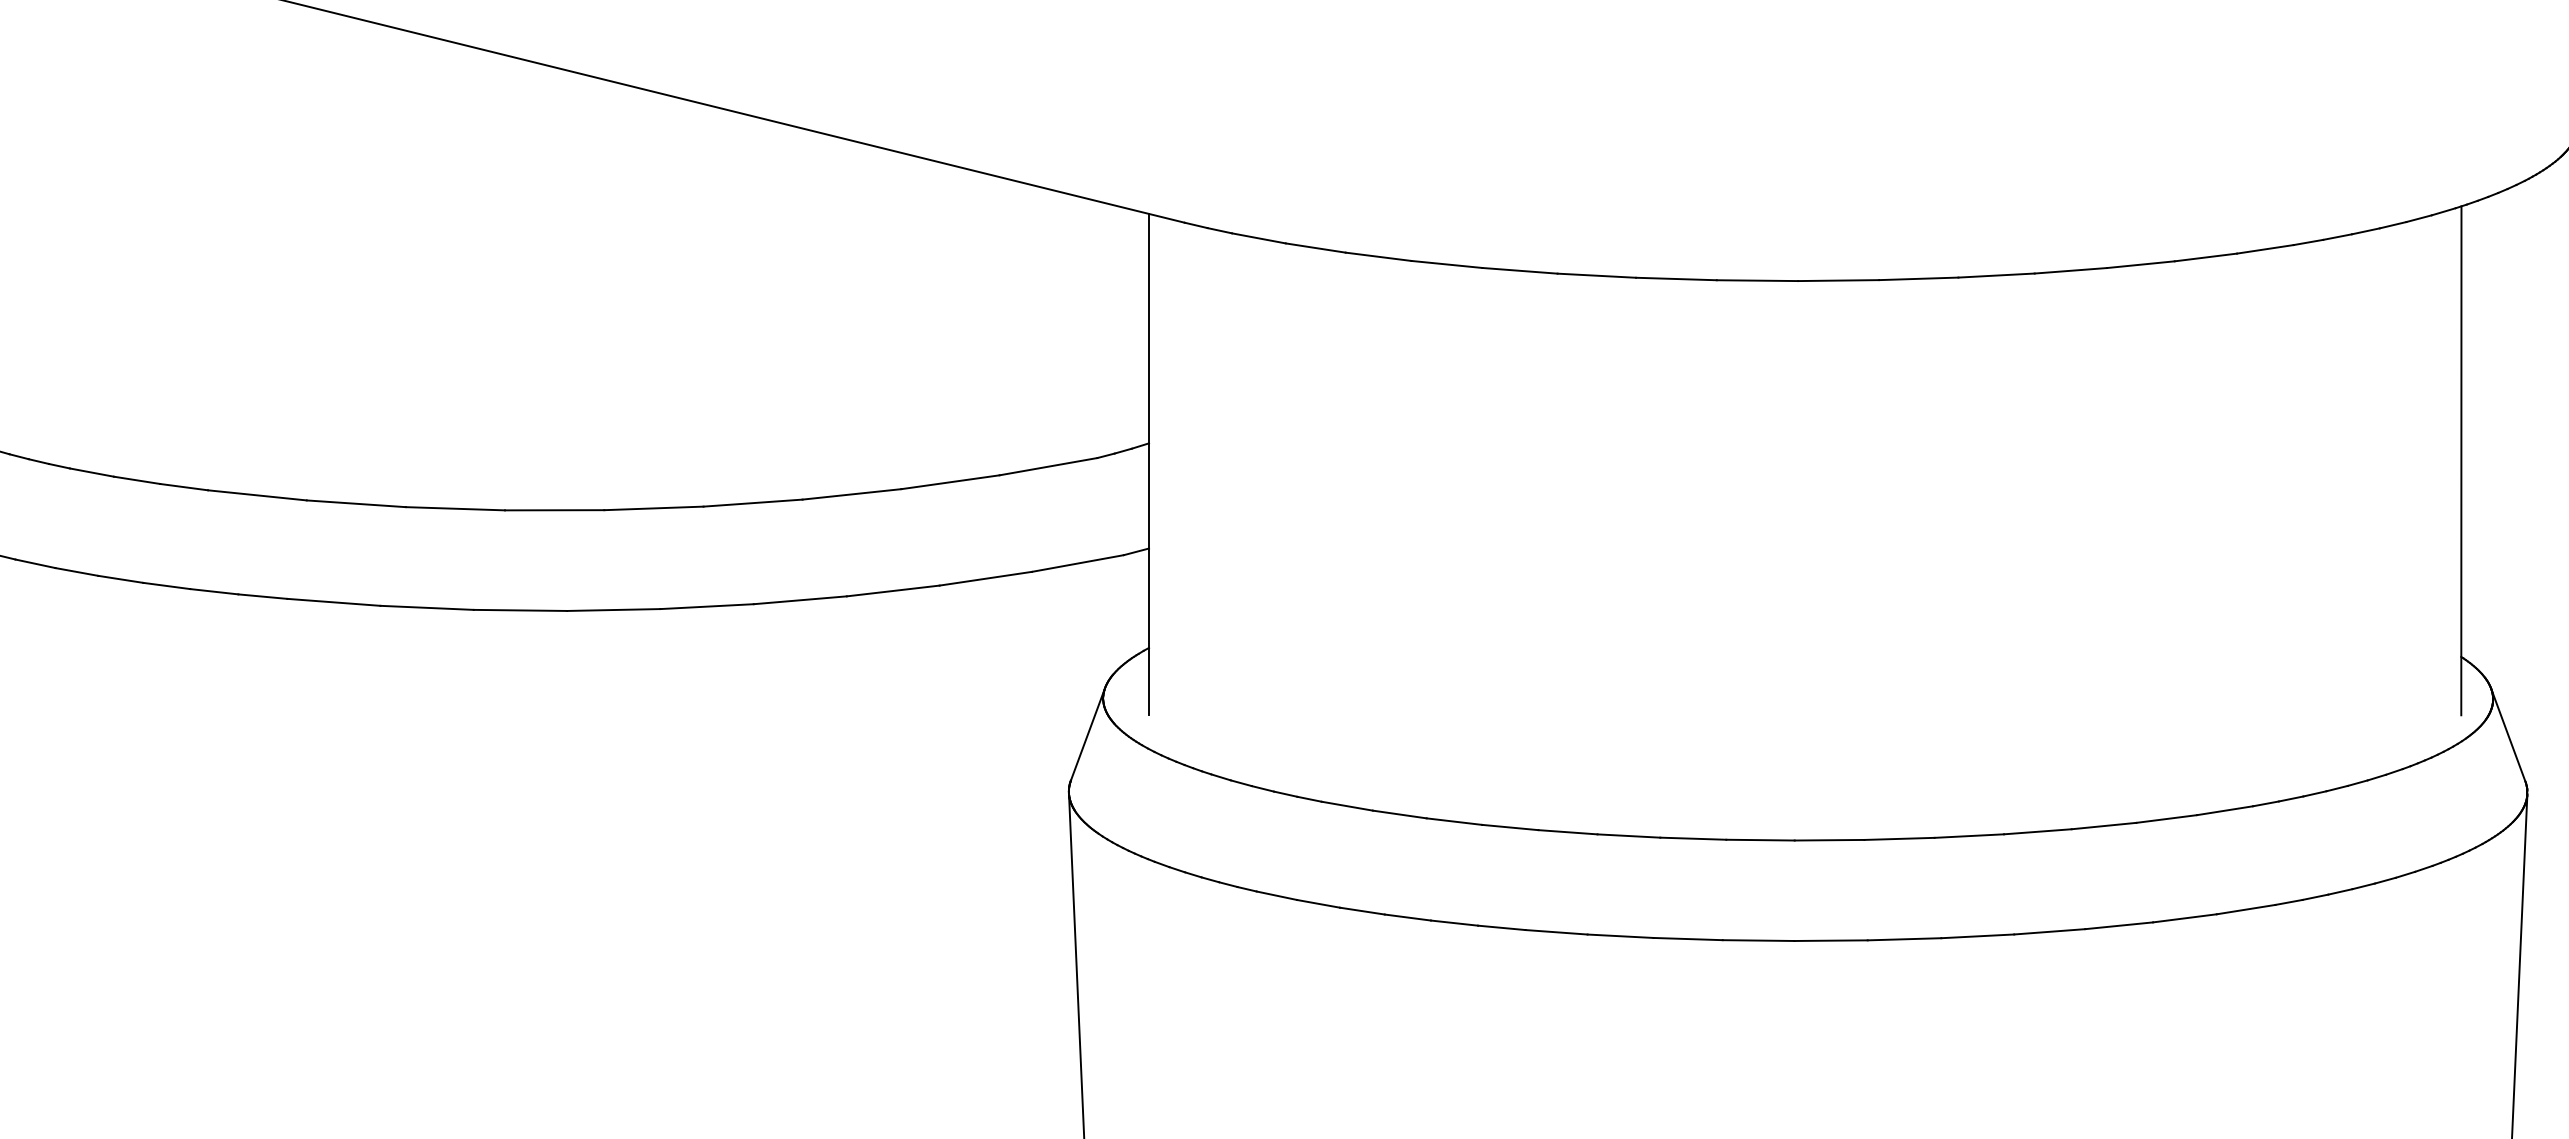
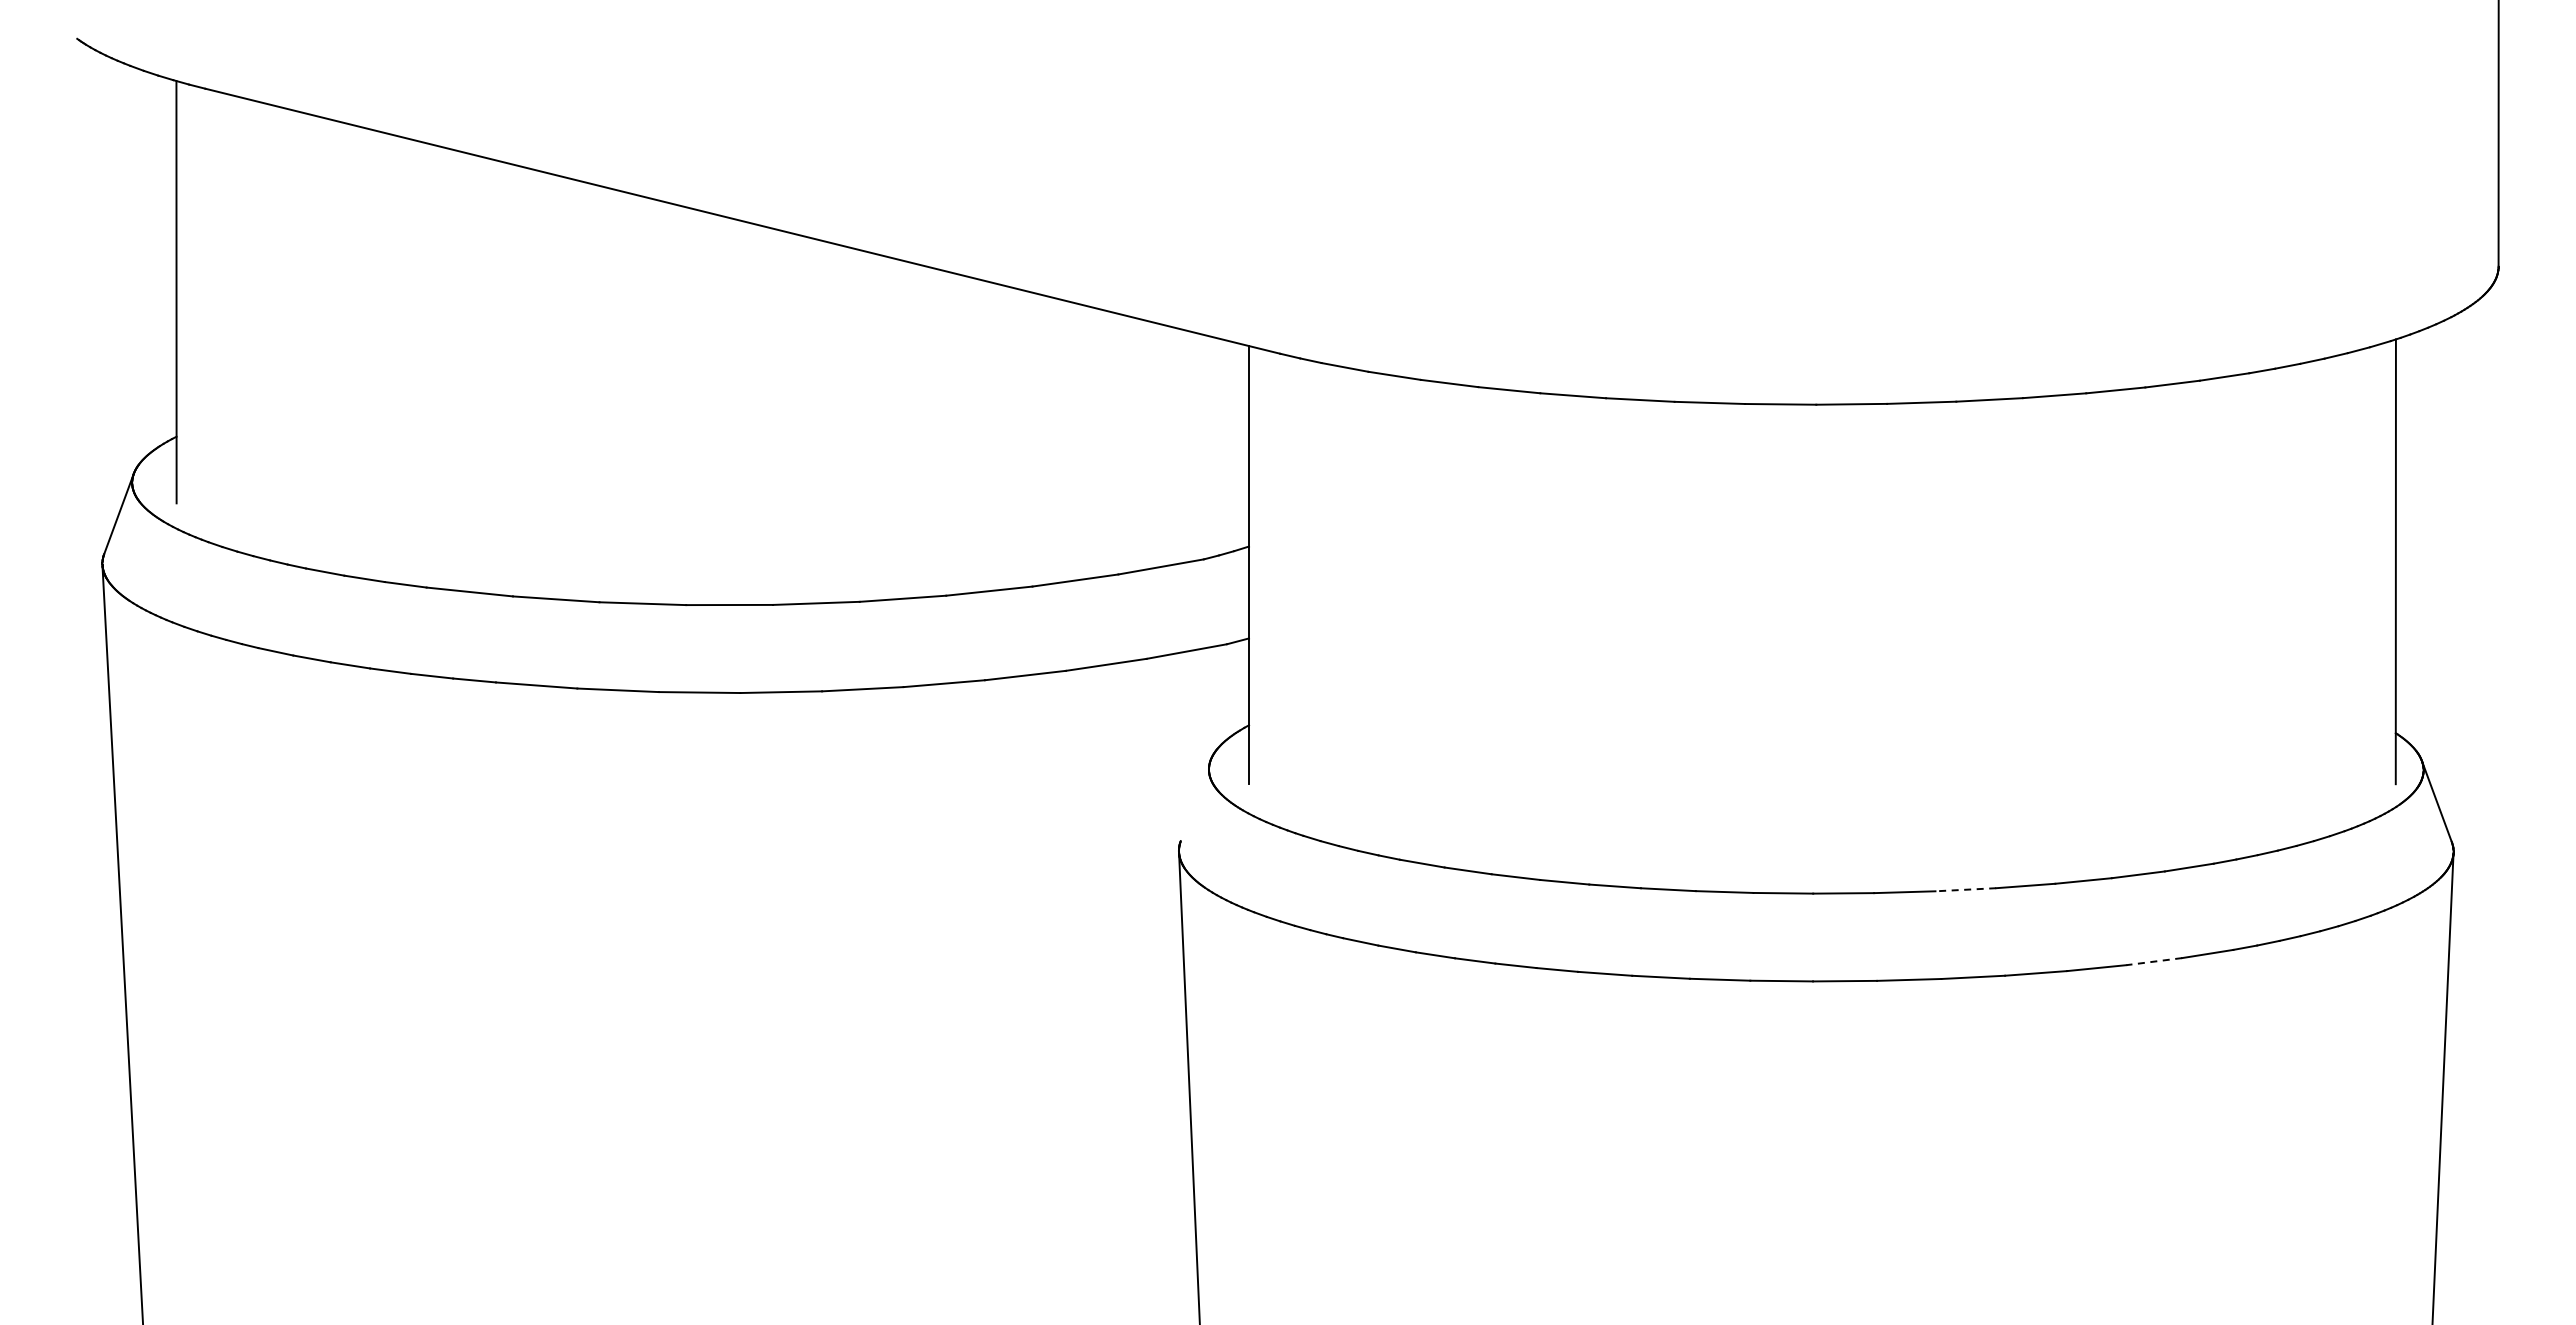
line: (1086, 735) -> (1194, 801), removed
line: (1968, 835) -> (1965, 889), solid -> dashed
line: (2184, 918) -> (2153, 961), solid -> dashed

